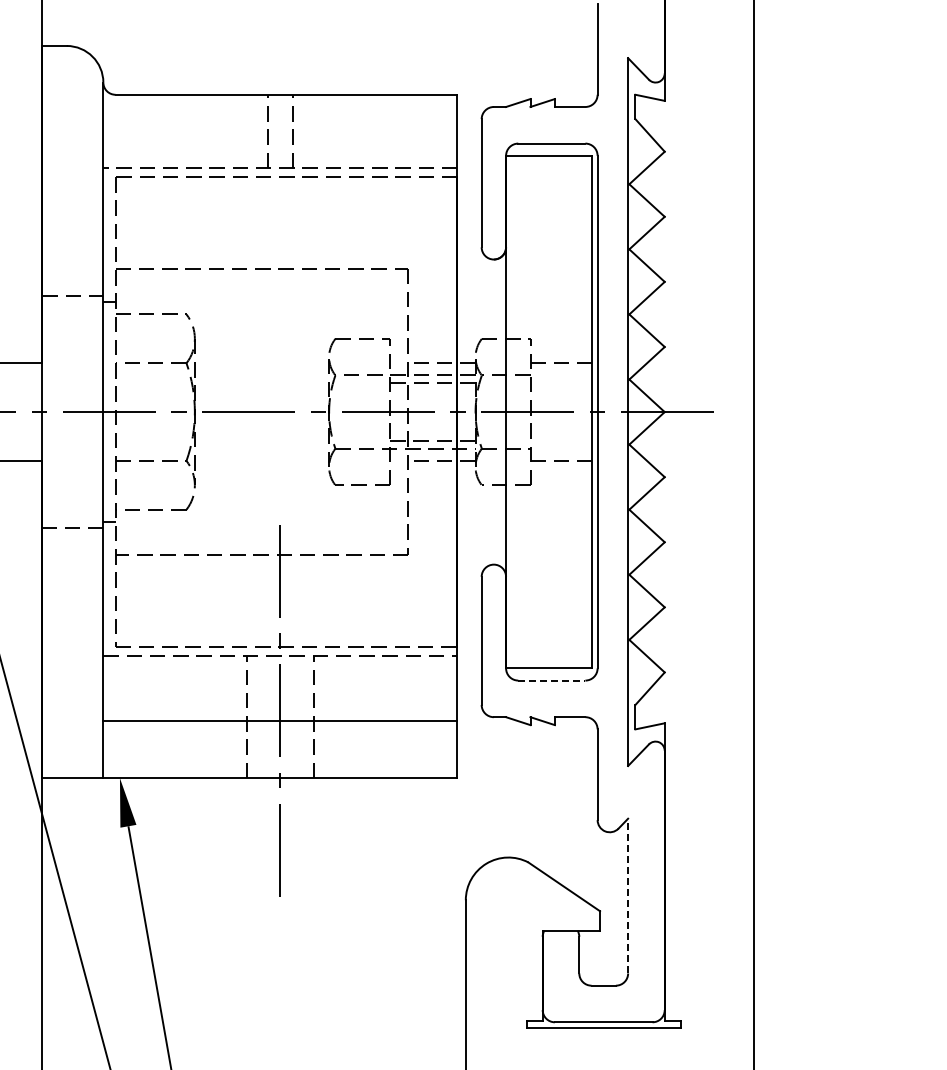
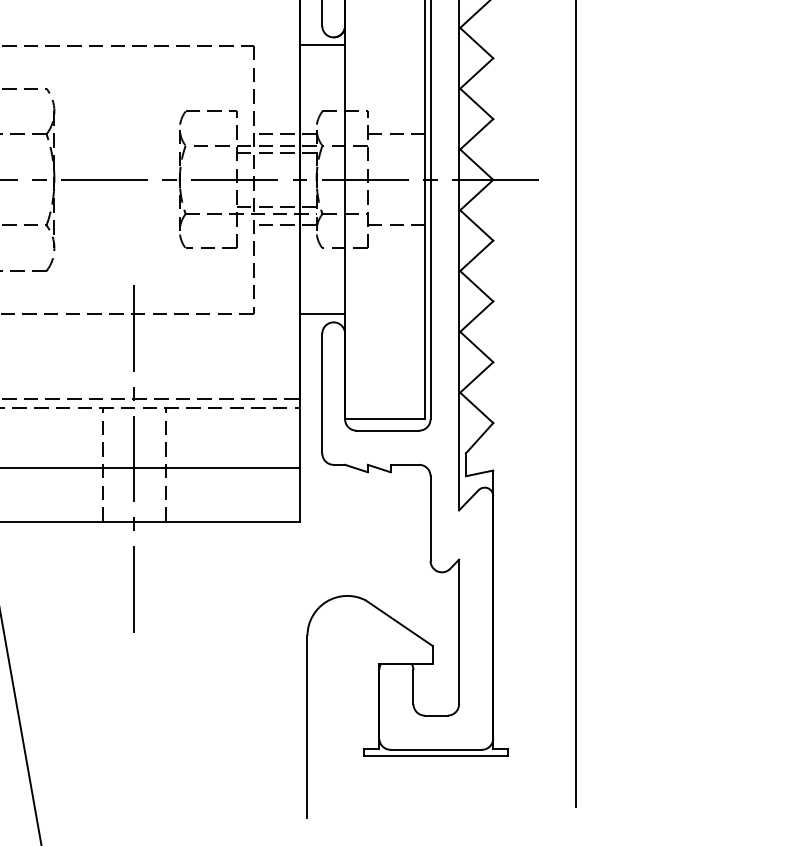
line: (481, 268) -> (322, 45), added
line: (481, 556) -> (322, 314), added
line: (551, 680) -> (387, 430), dashed -> solid
line: (628, 895) -> (459, 631), dashed -> solid

